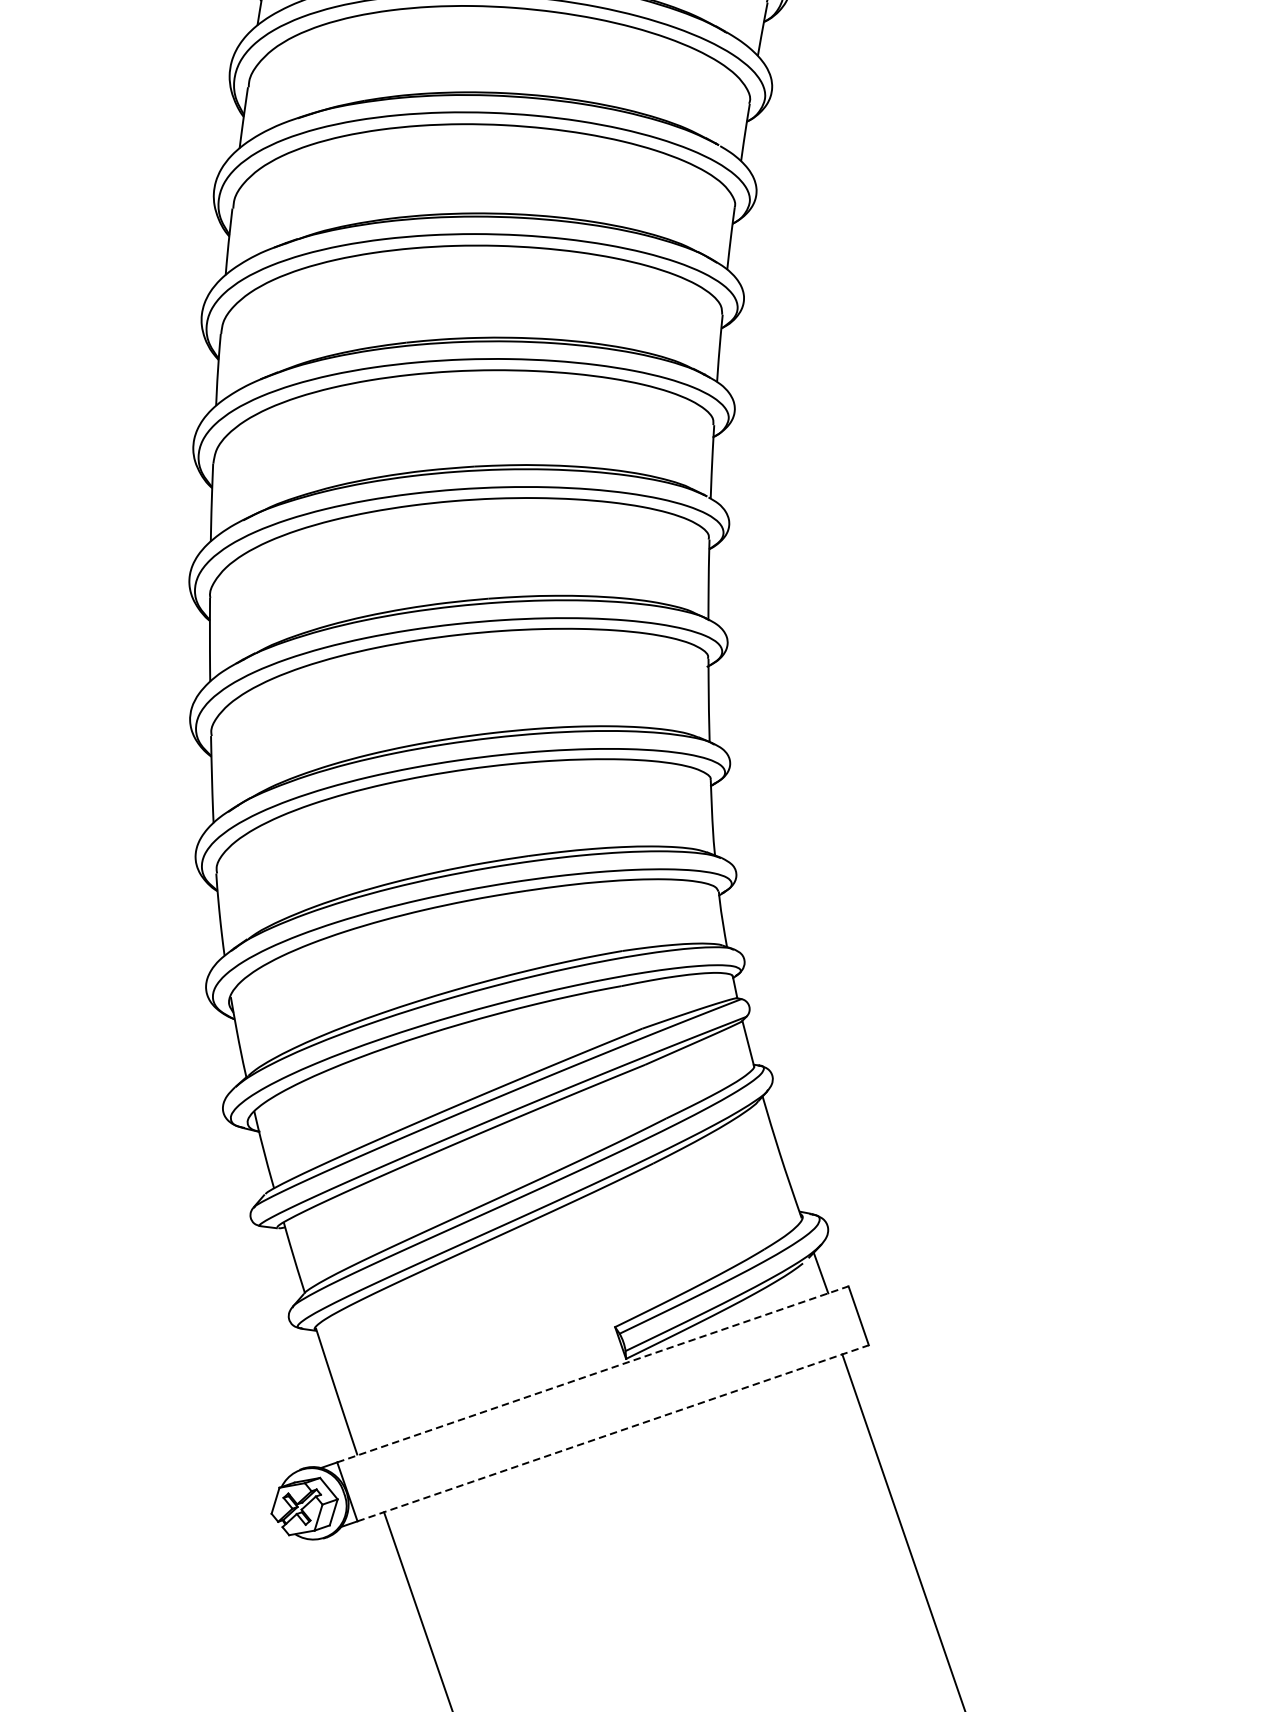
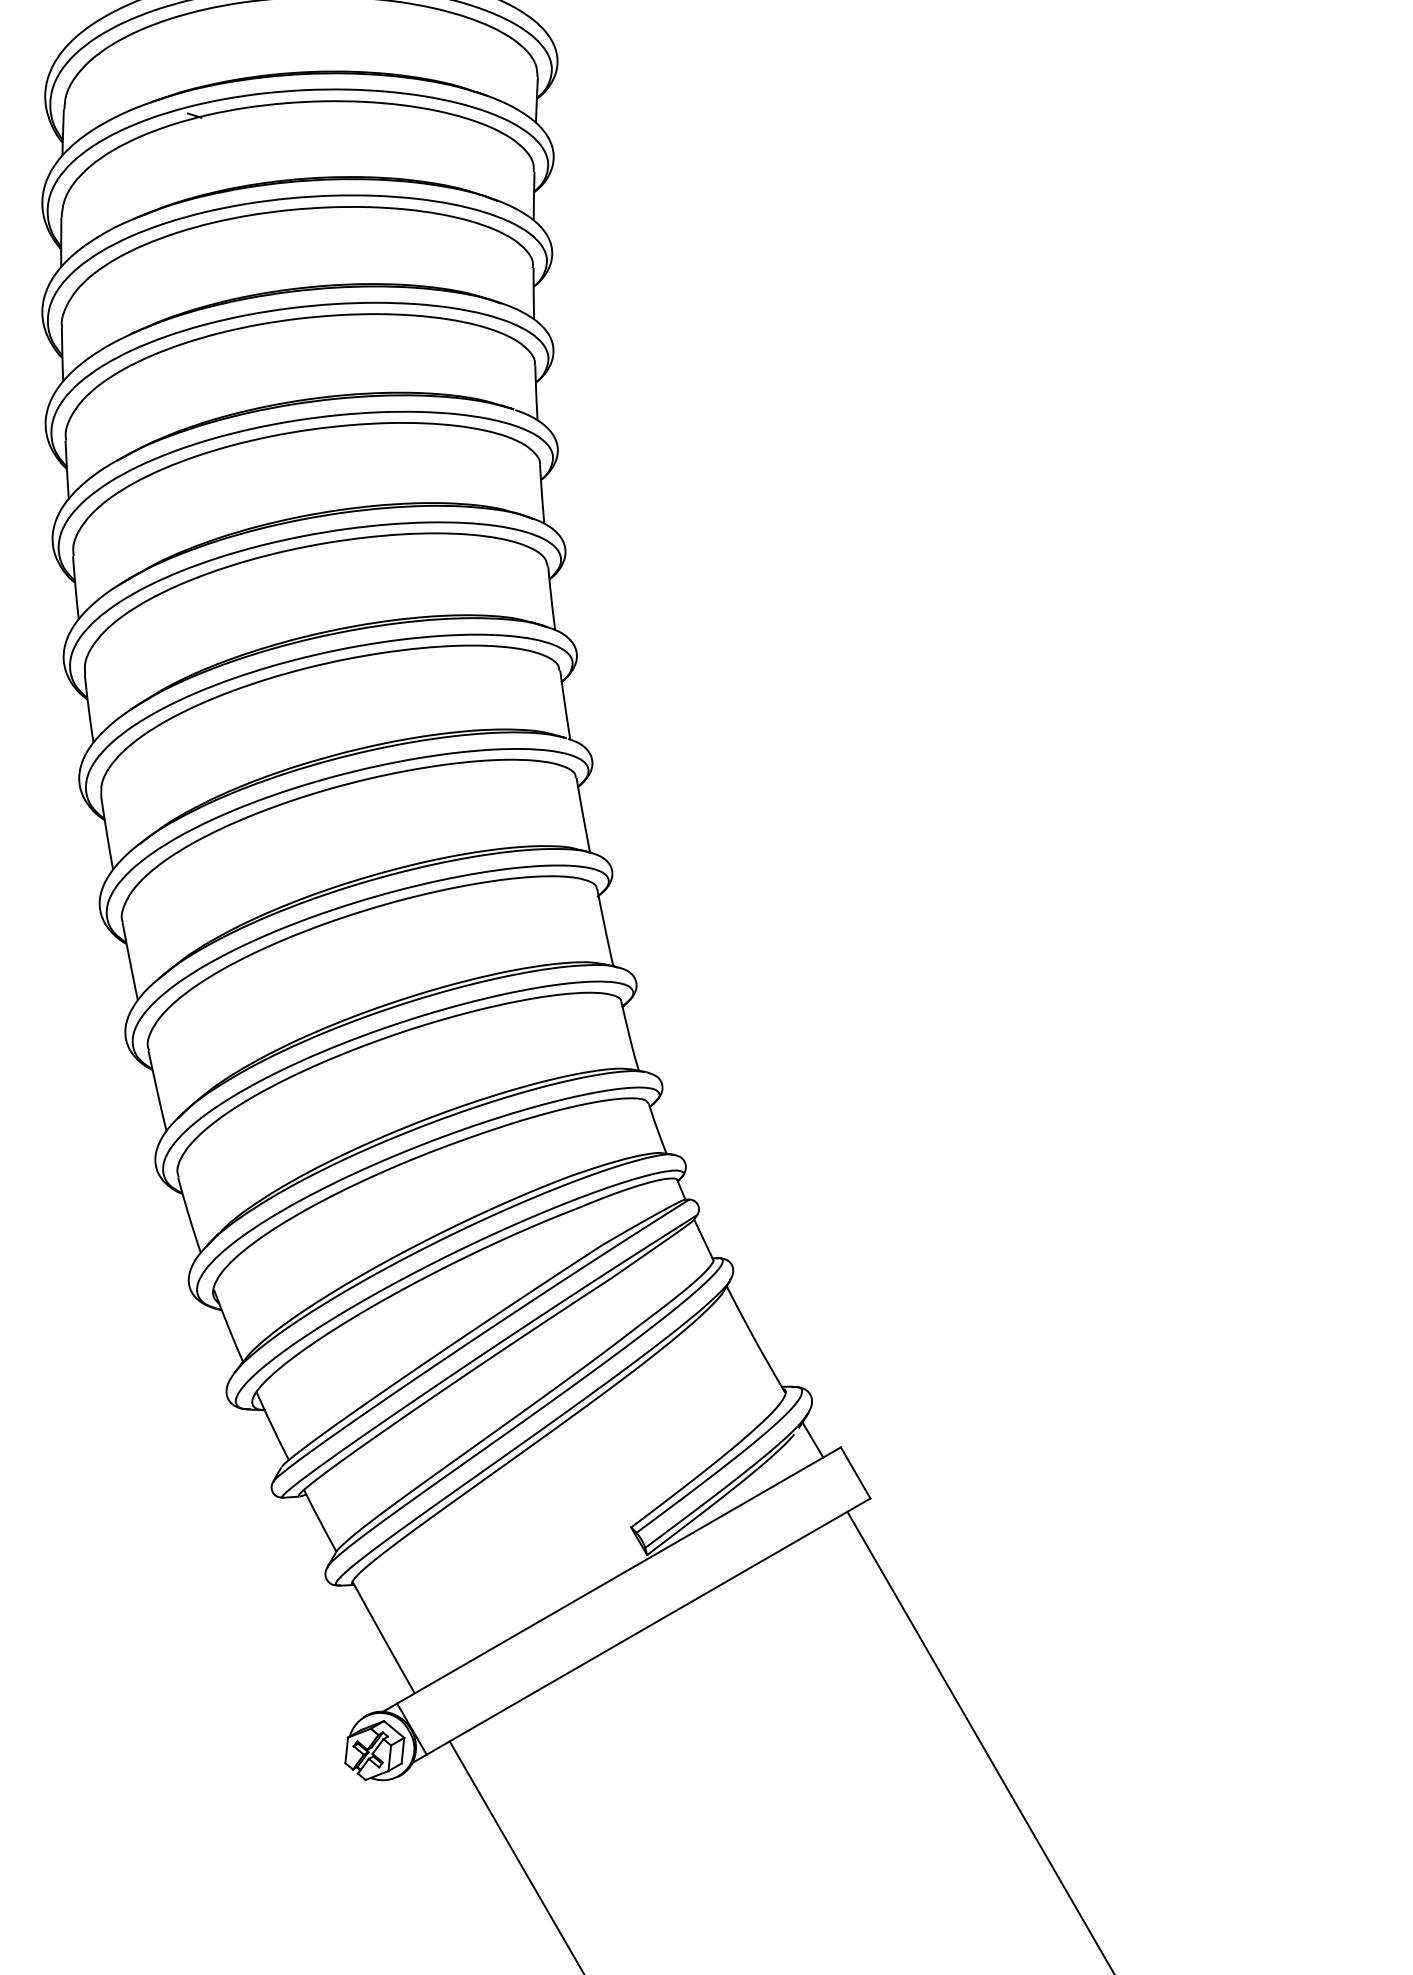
line: (593, 1374) -> (619, 1575), dashed -> solid
line: (614, 1433) -> (649, 1626), dashed -> solid

